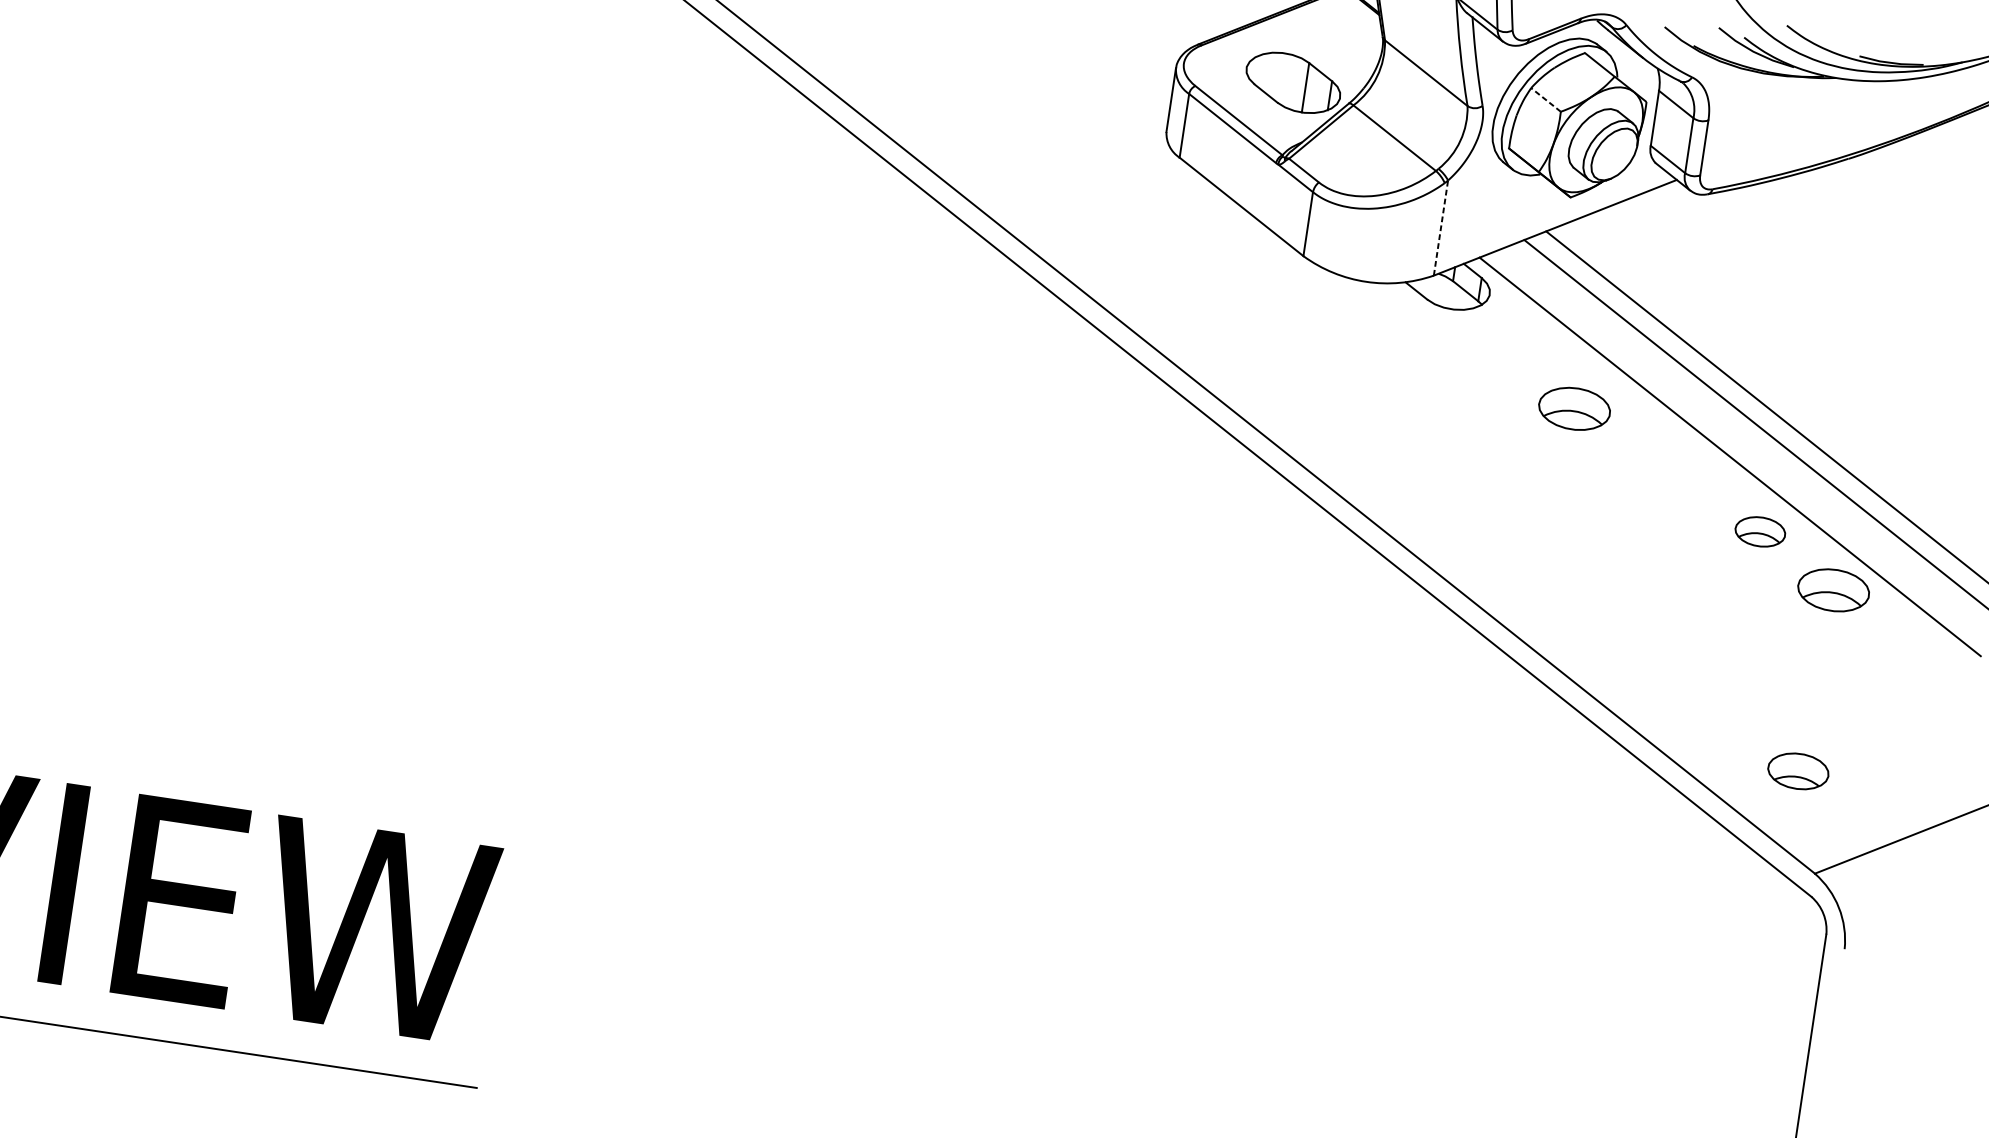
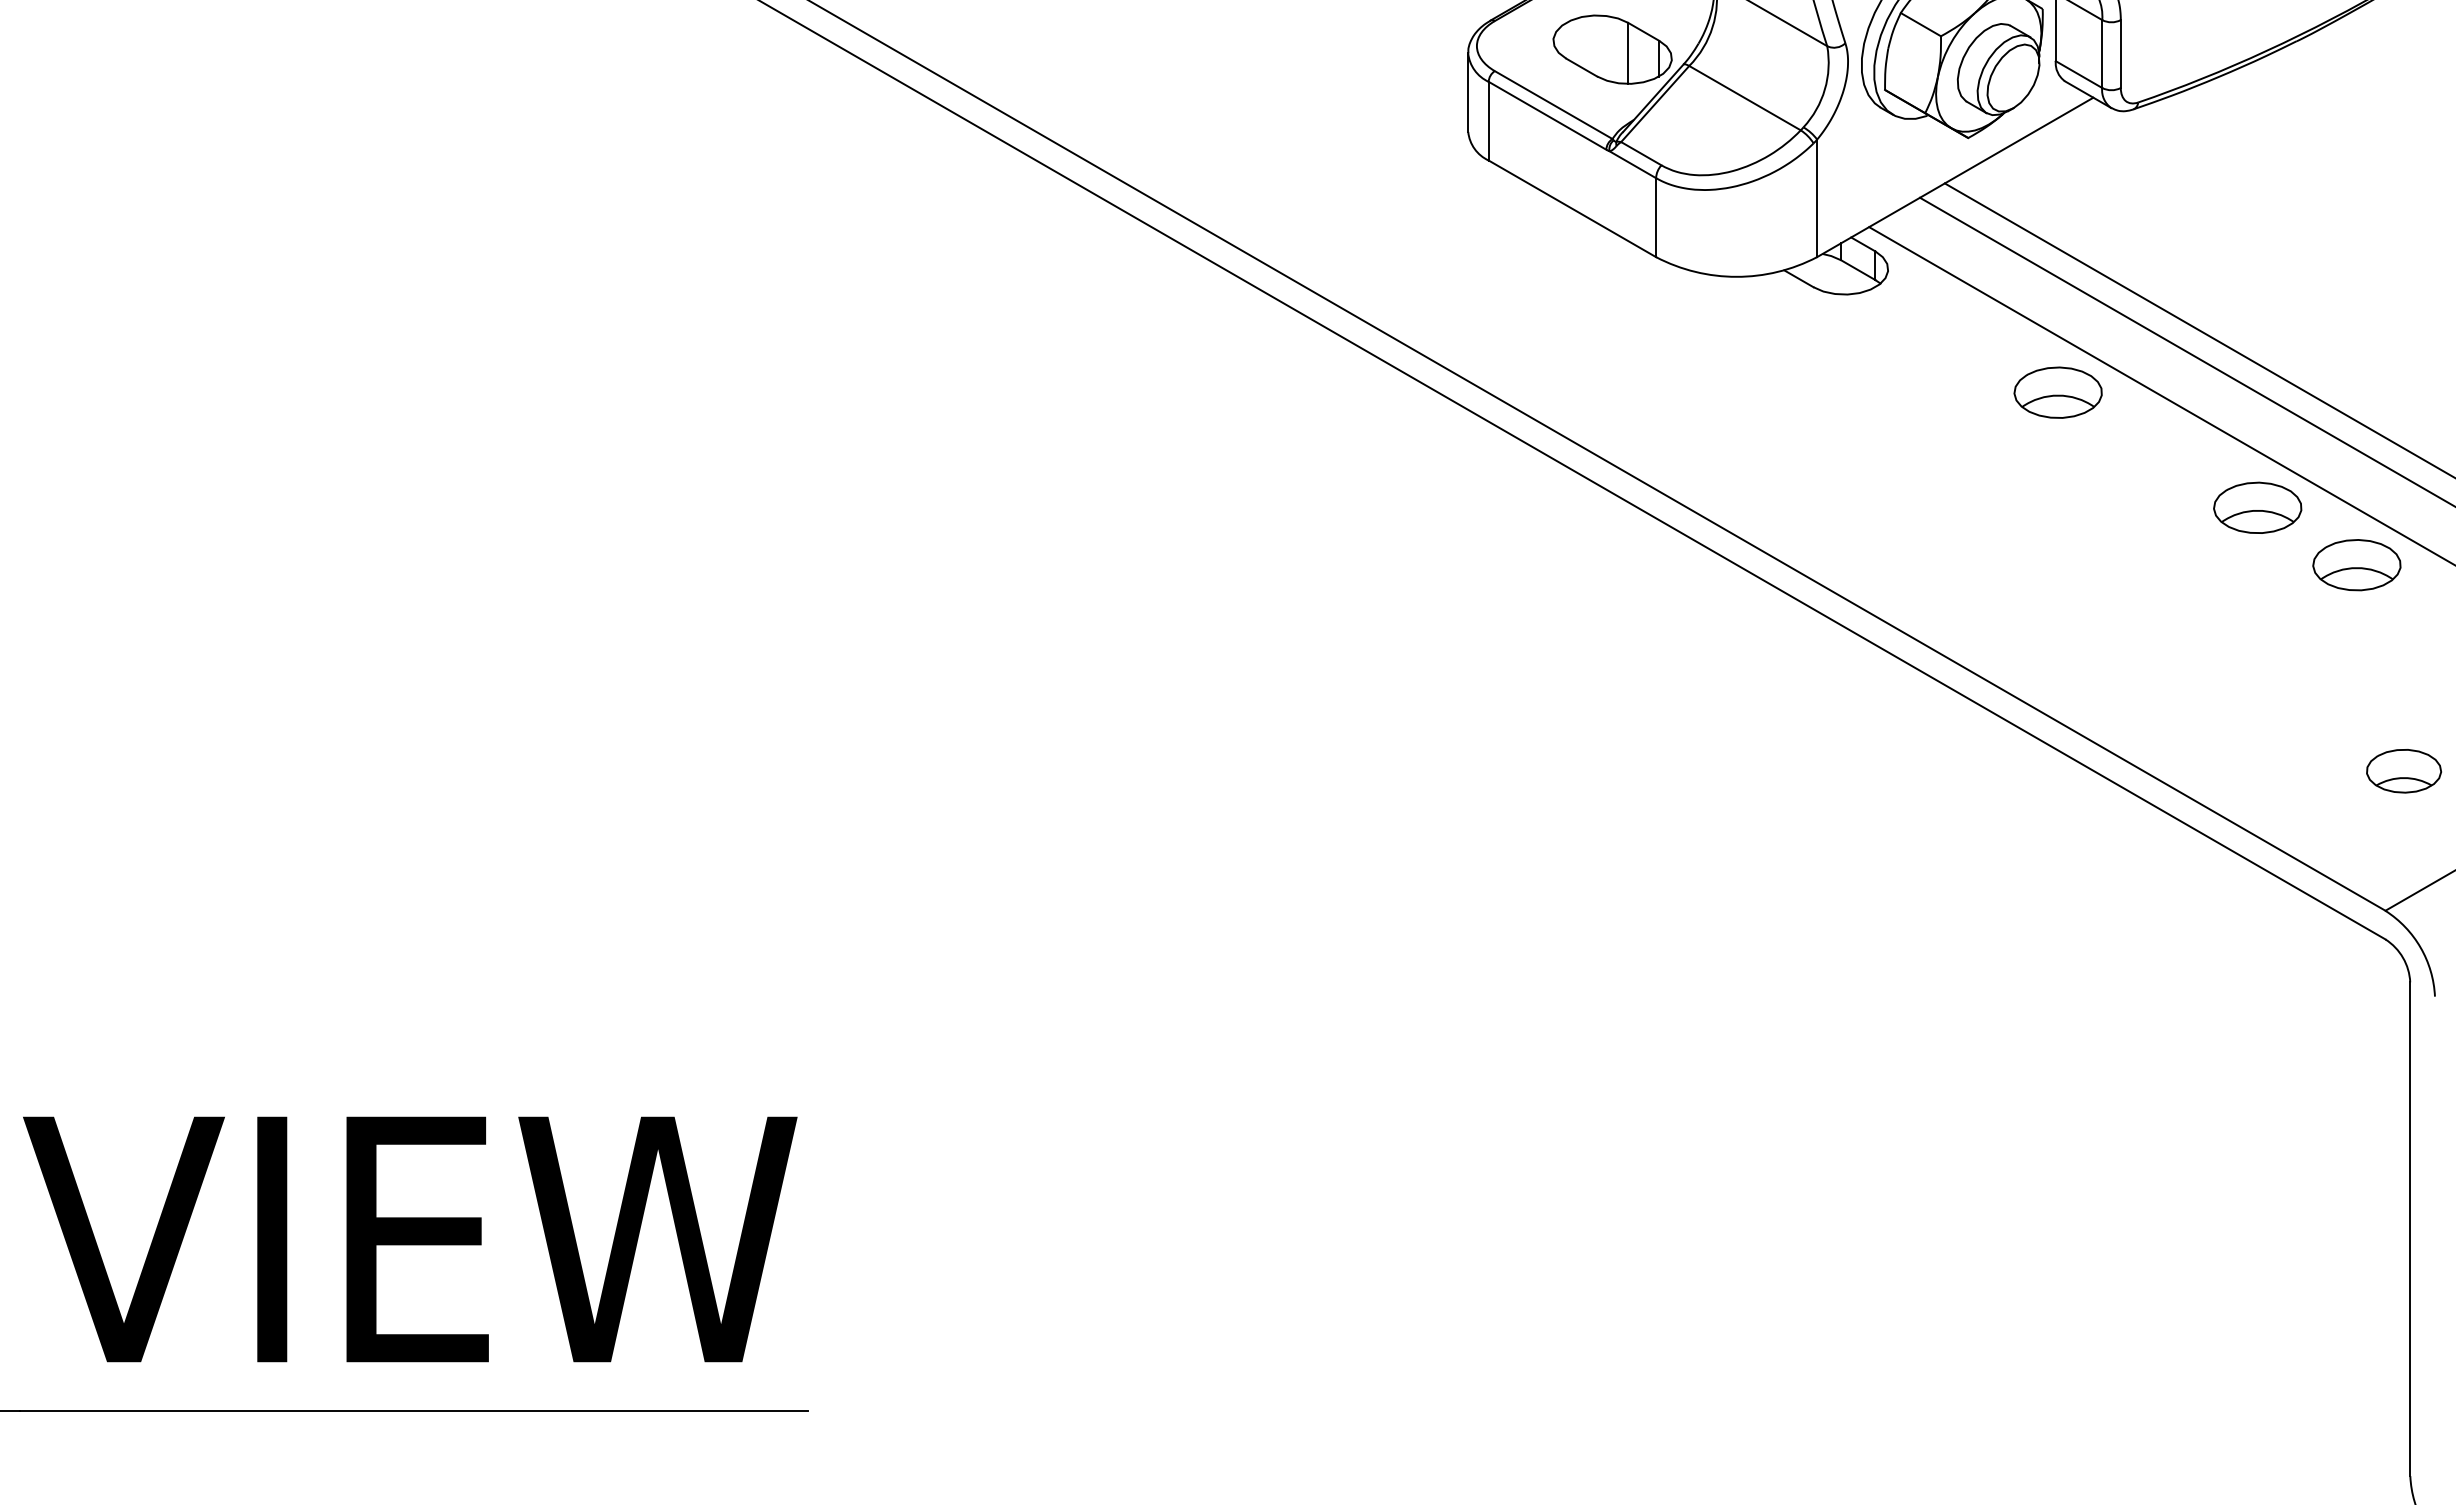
line: (1545, 99) -> (1920, 24), dashed -> solid
line: (1441, 228) -> (1817, 198), dashed -> solid
part: (1574, 408) -> (2057, 392), moved
part: (1760, 531) -> (2257, 507), size x1.43
part: (1797, 771) -> (2403, 771), moved

